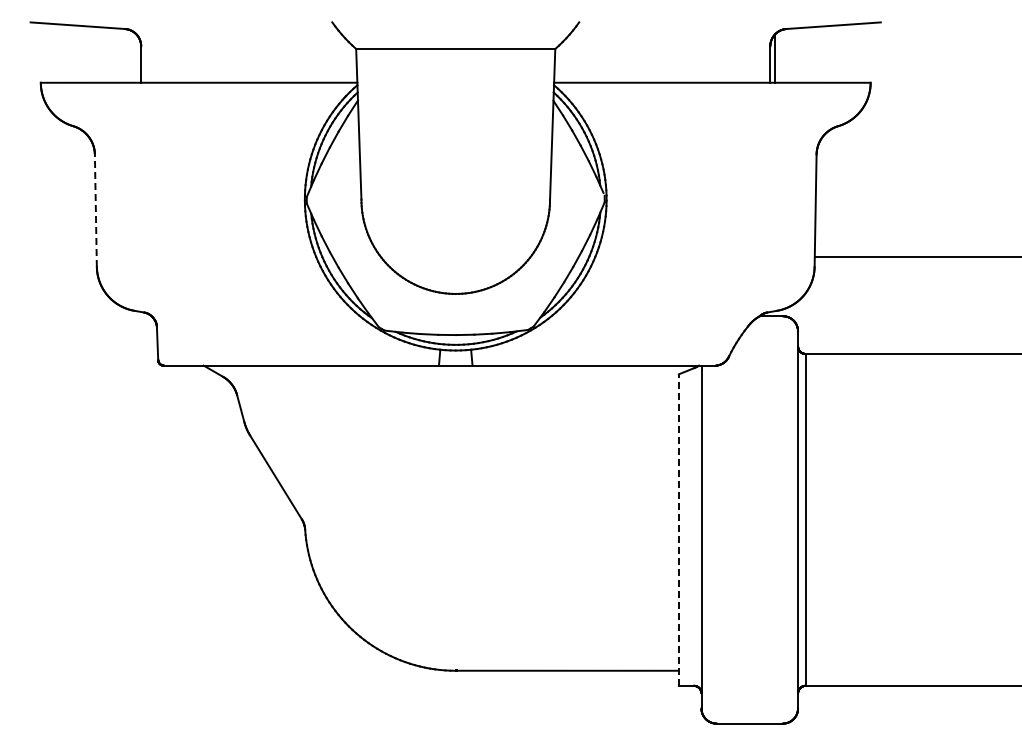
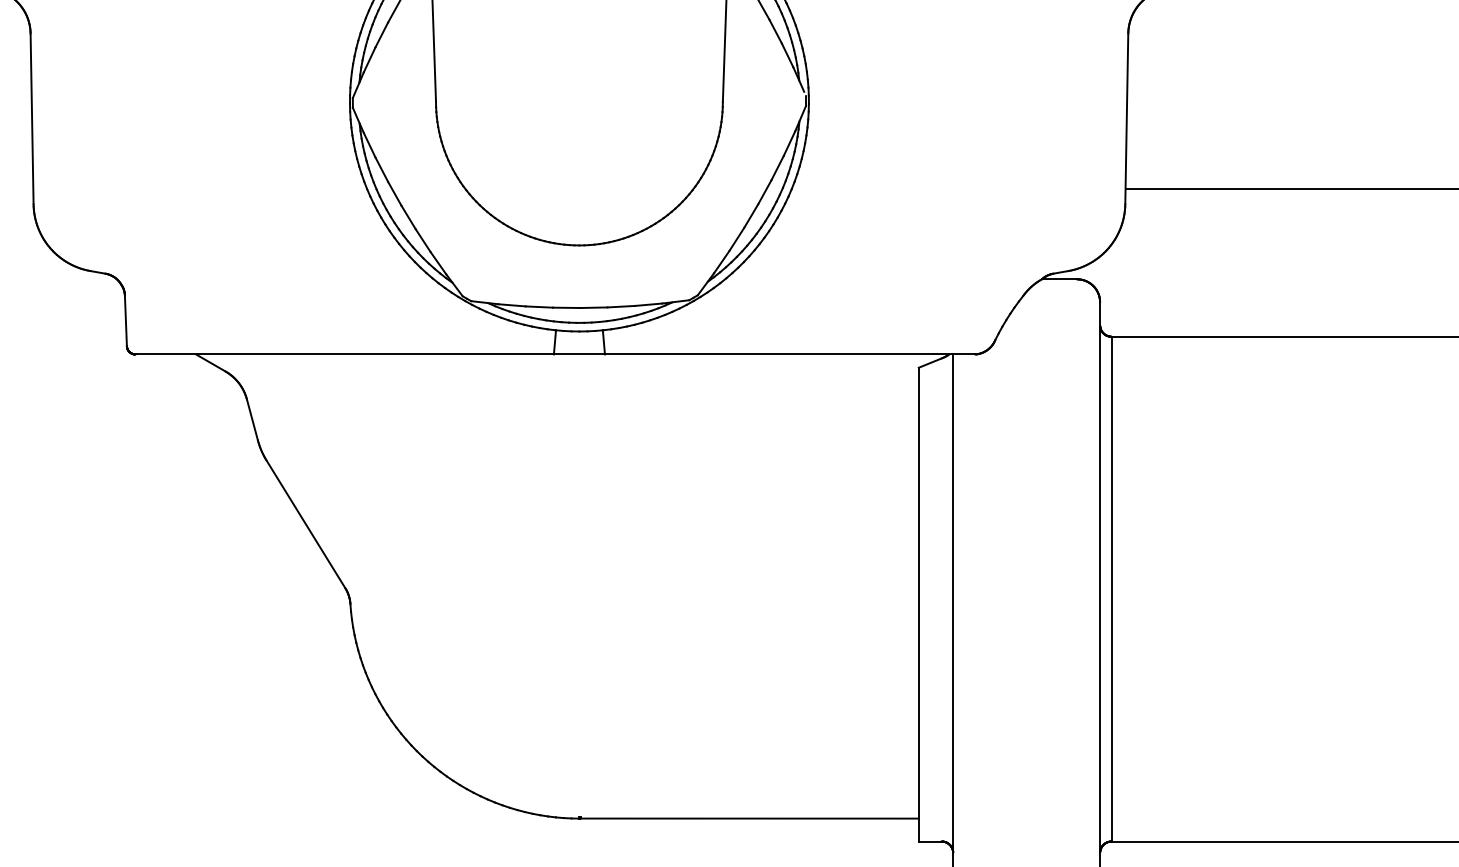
line: (95, 210) -> (31, 118), dashed -> solid
line: (678, 530) -> (918, 605), dashed -> solid

